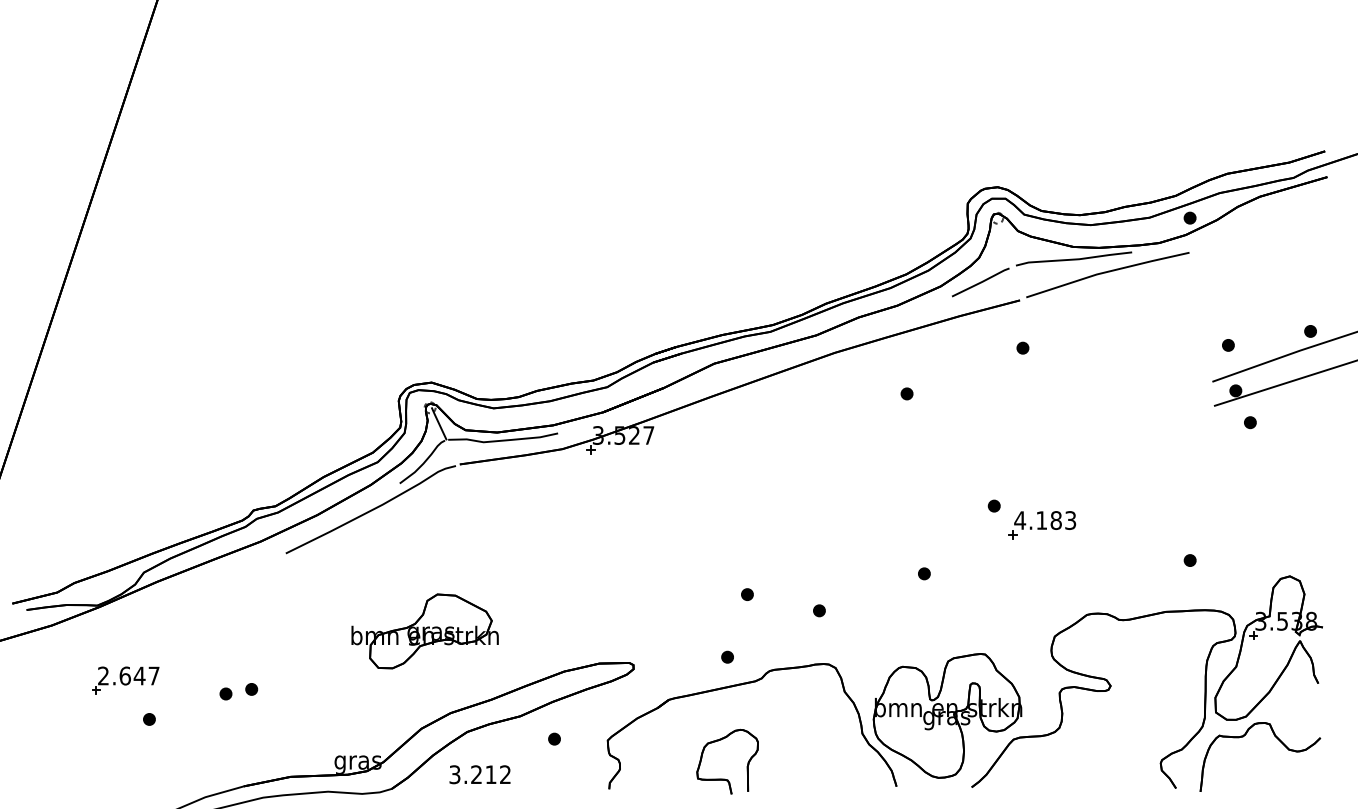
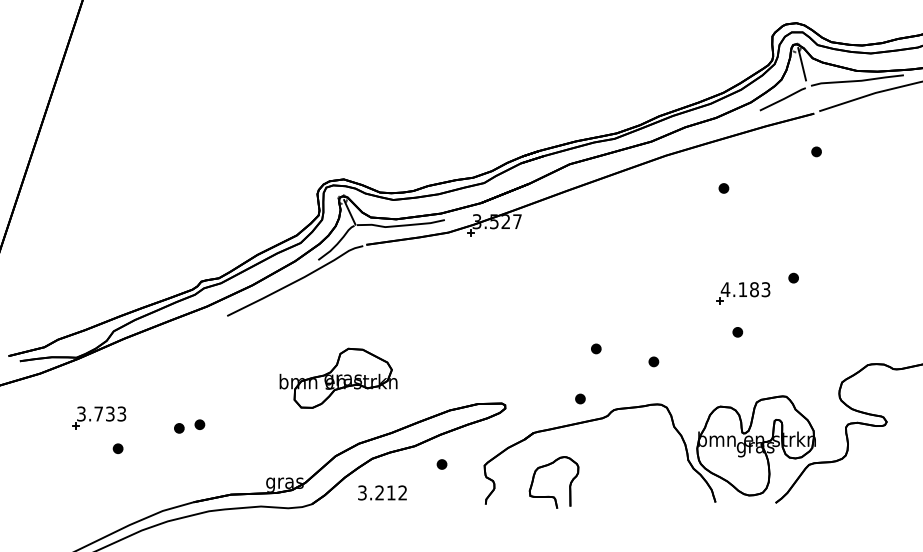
line: (1004, 238) -> (801, 64), added
part: (1042, 525) -> (743, 293), moved
text: (128, 675) -> (101, 413), 2.647 -> 3.733
part: (724, 778) -> (551, 495), moved

